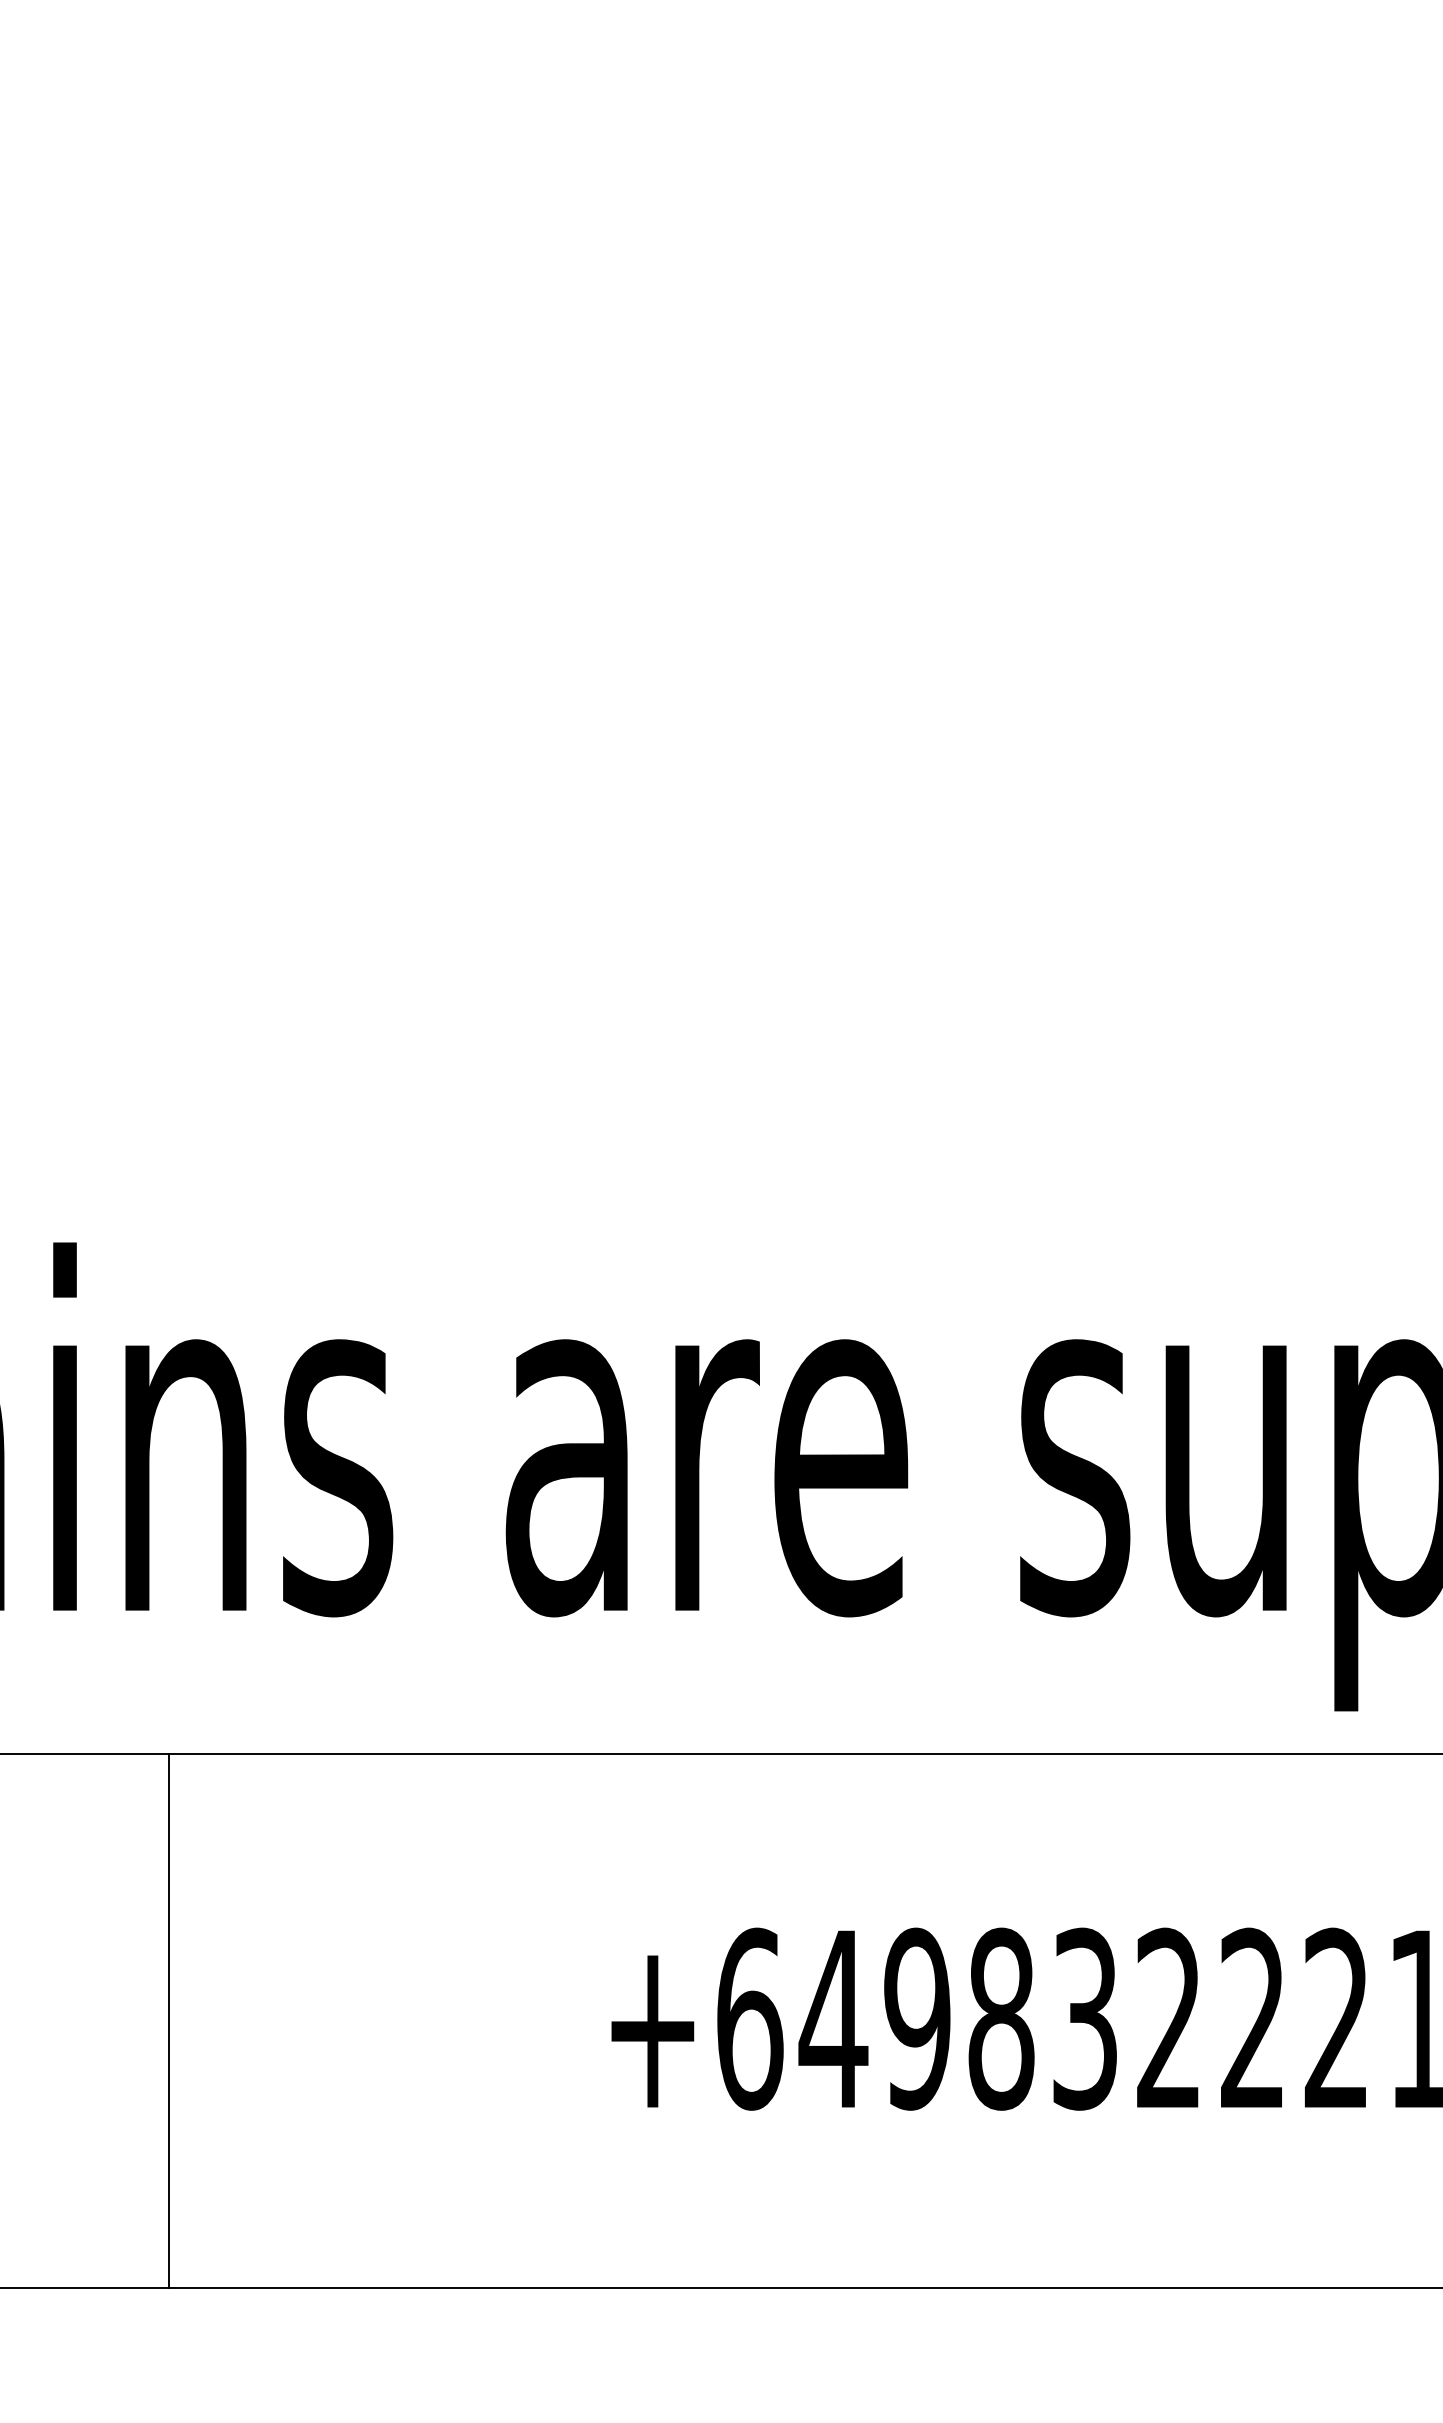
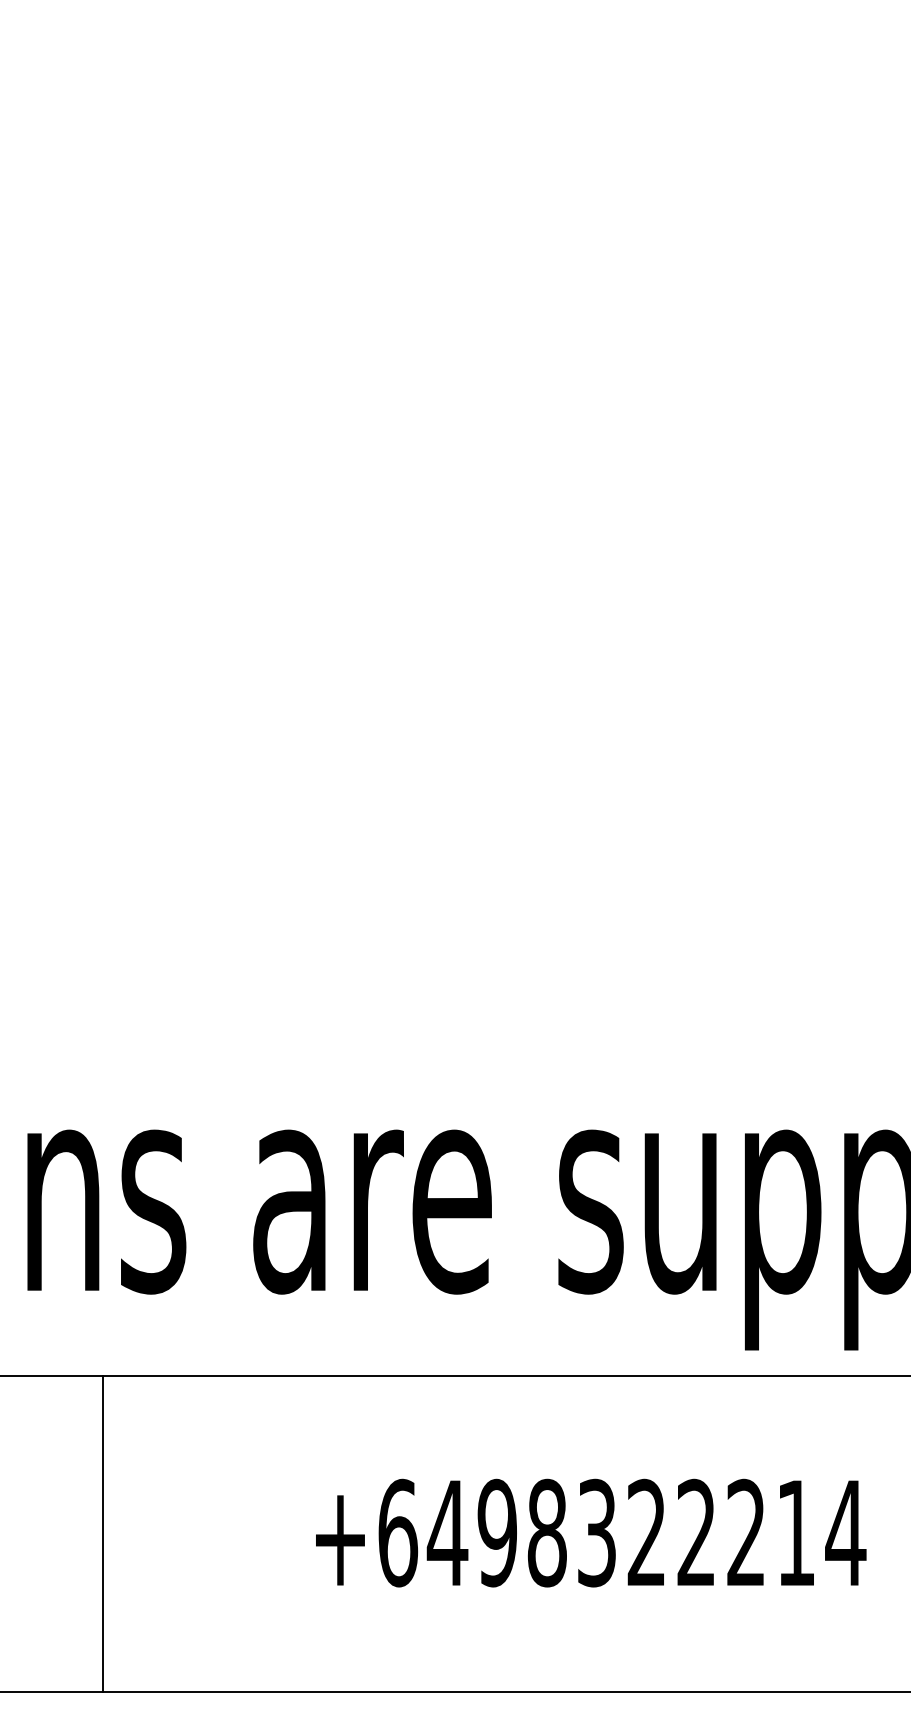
line: (169, 2019) -> (103, 1533), moved

